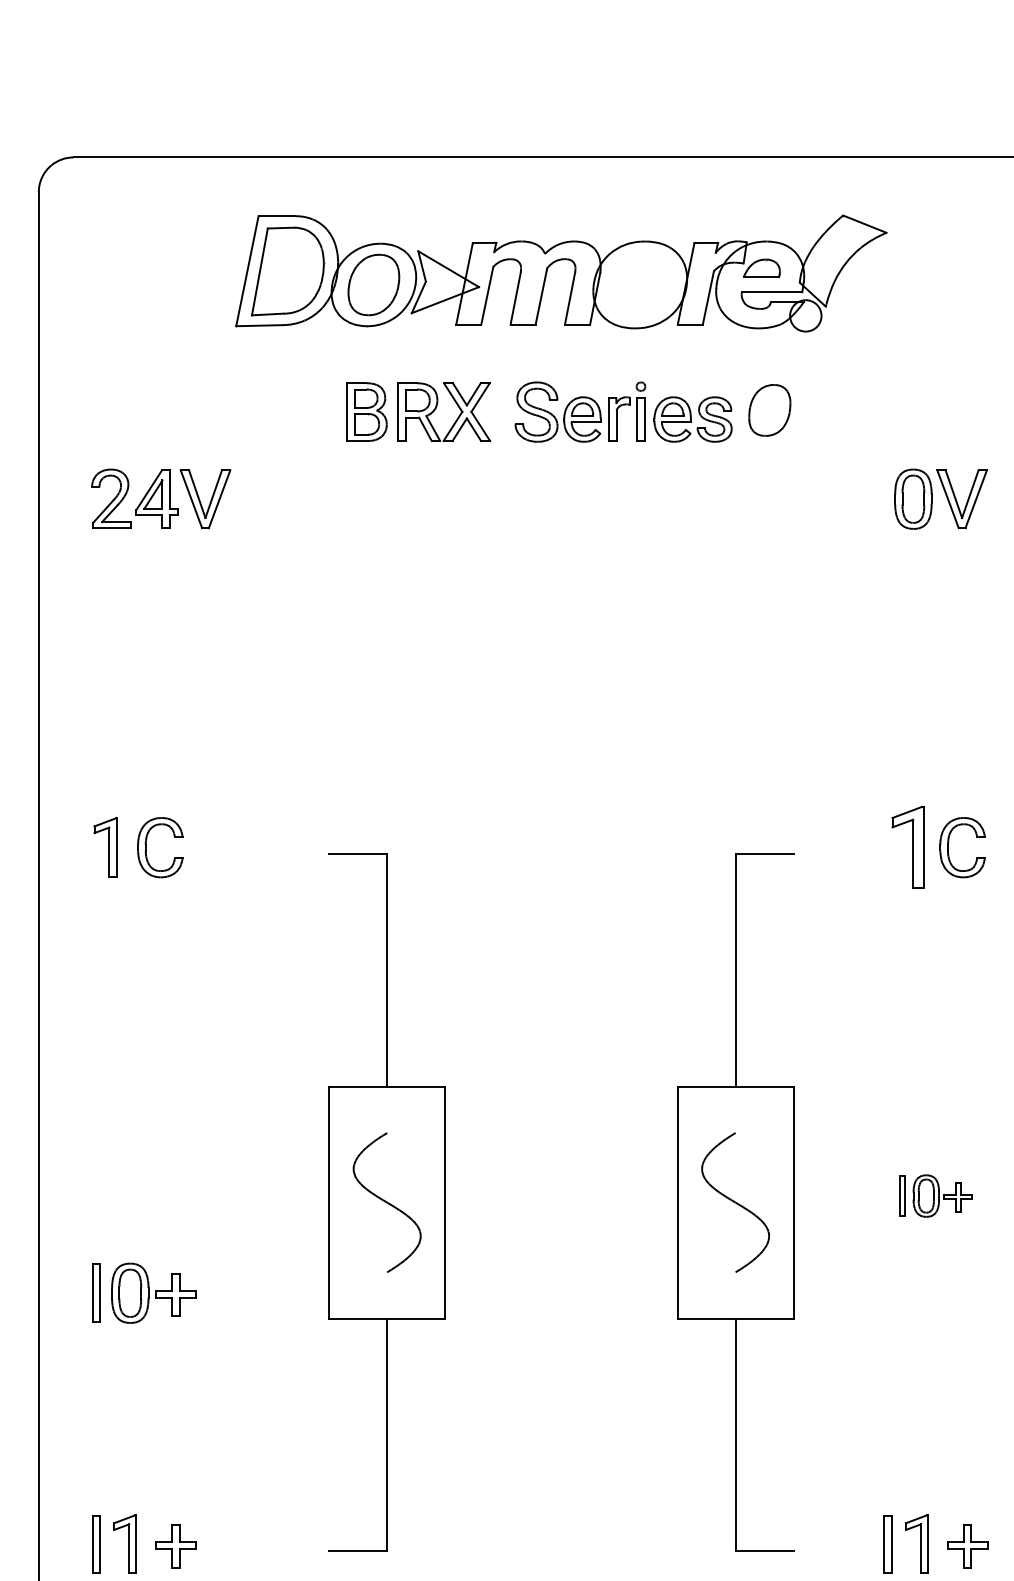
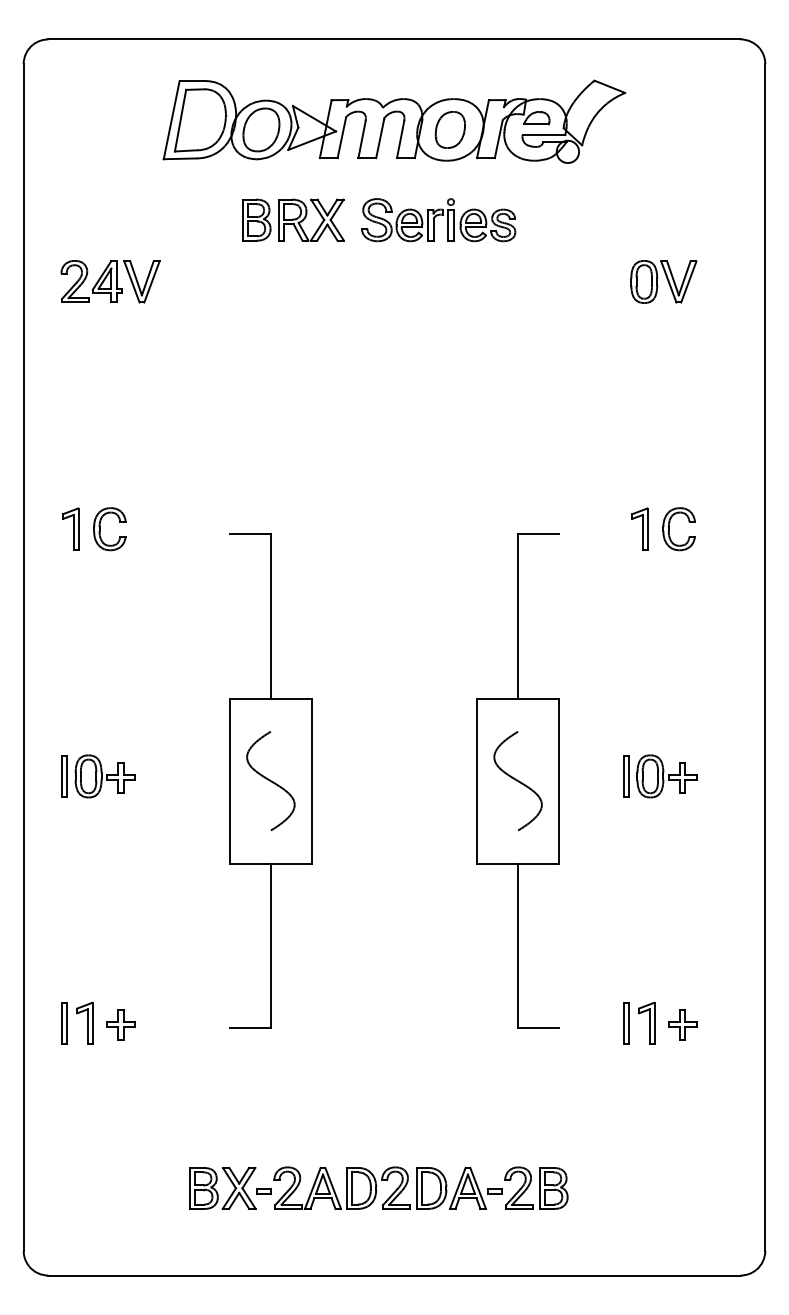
part: (768, 409) -> (449, 129), moved
part: (906, 846) -> (639, 528), size x0.71
part: (936, 1196) -> (660, 776), size x1.43
part: (144, 1293) -> (98, 776), moved

